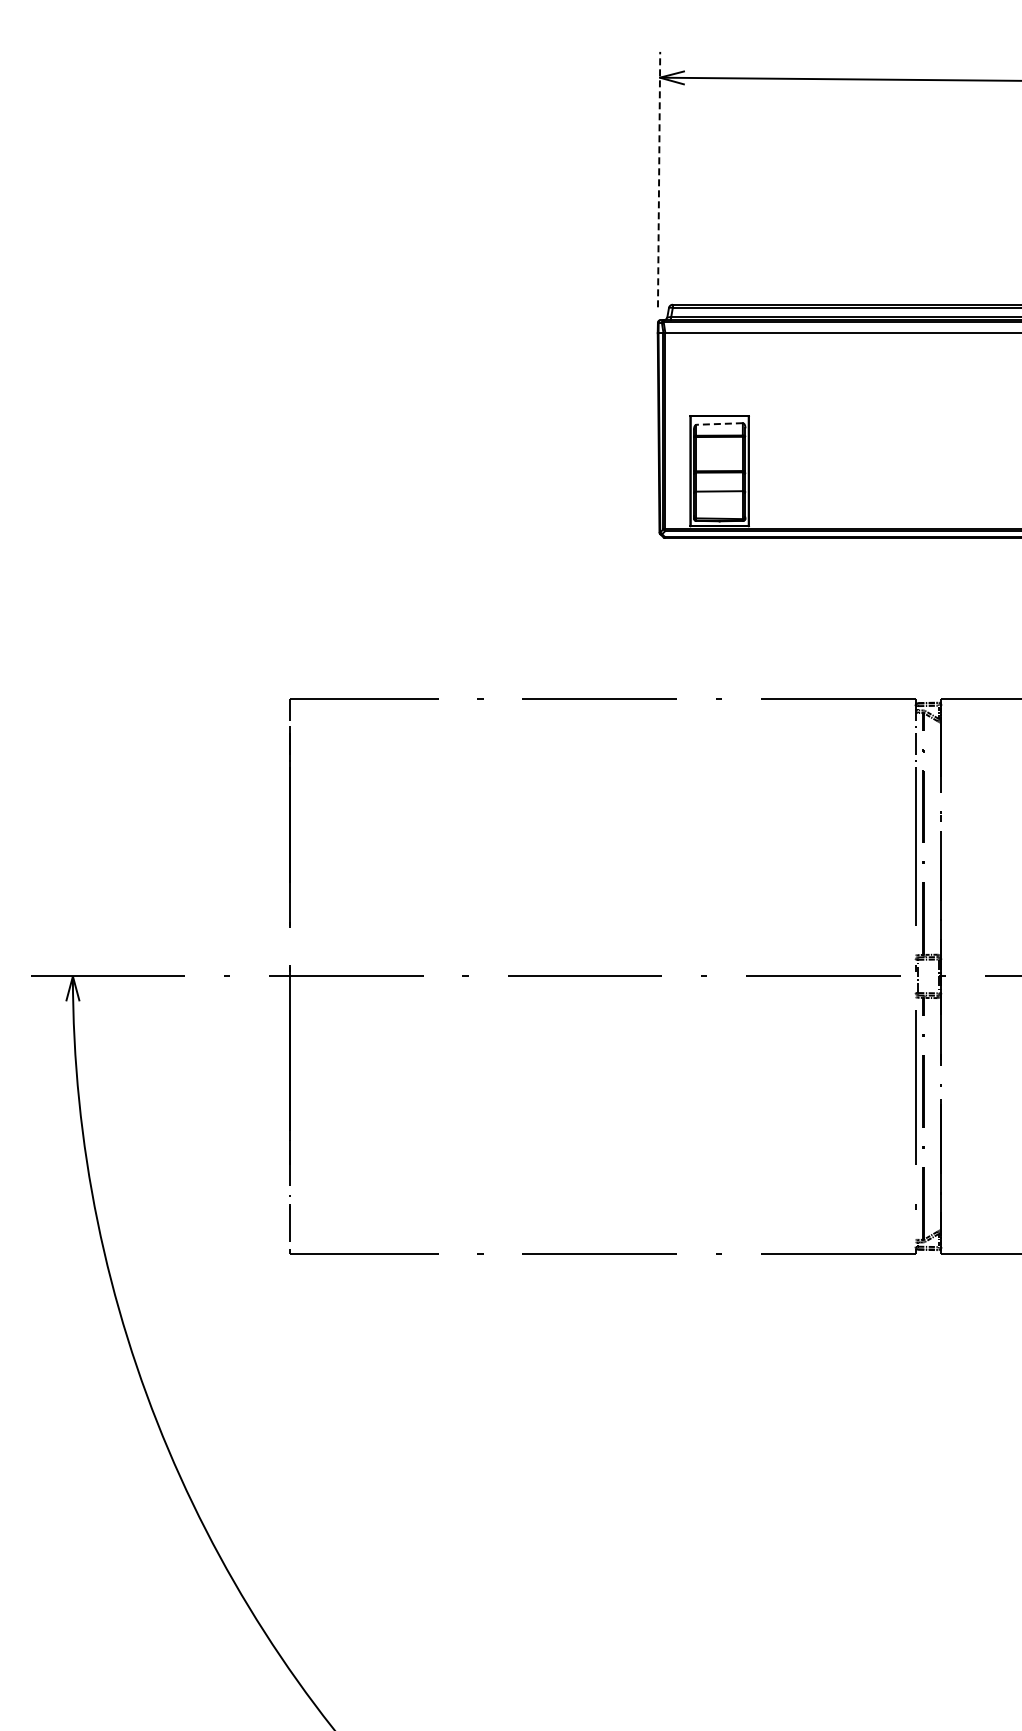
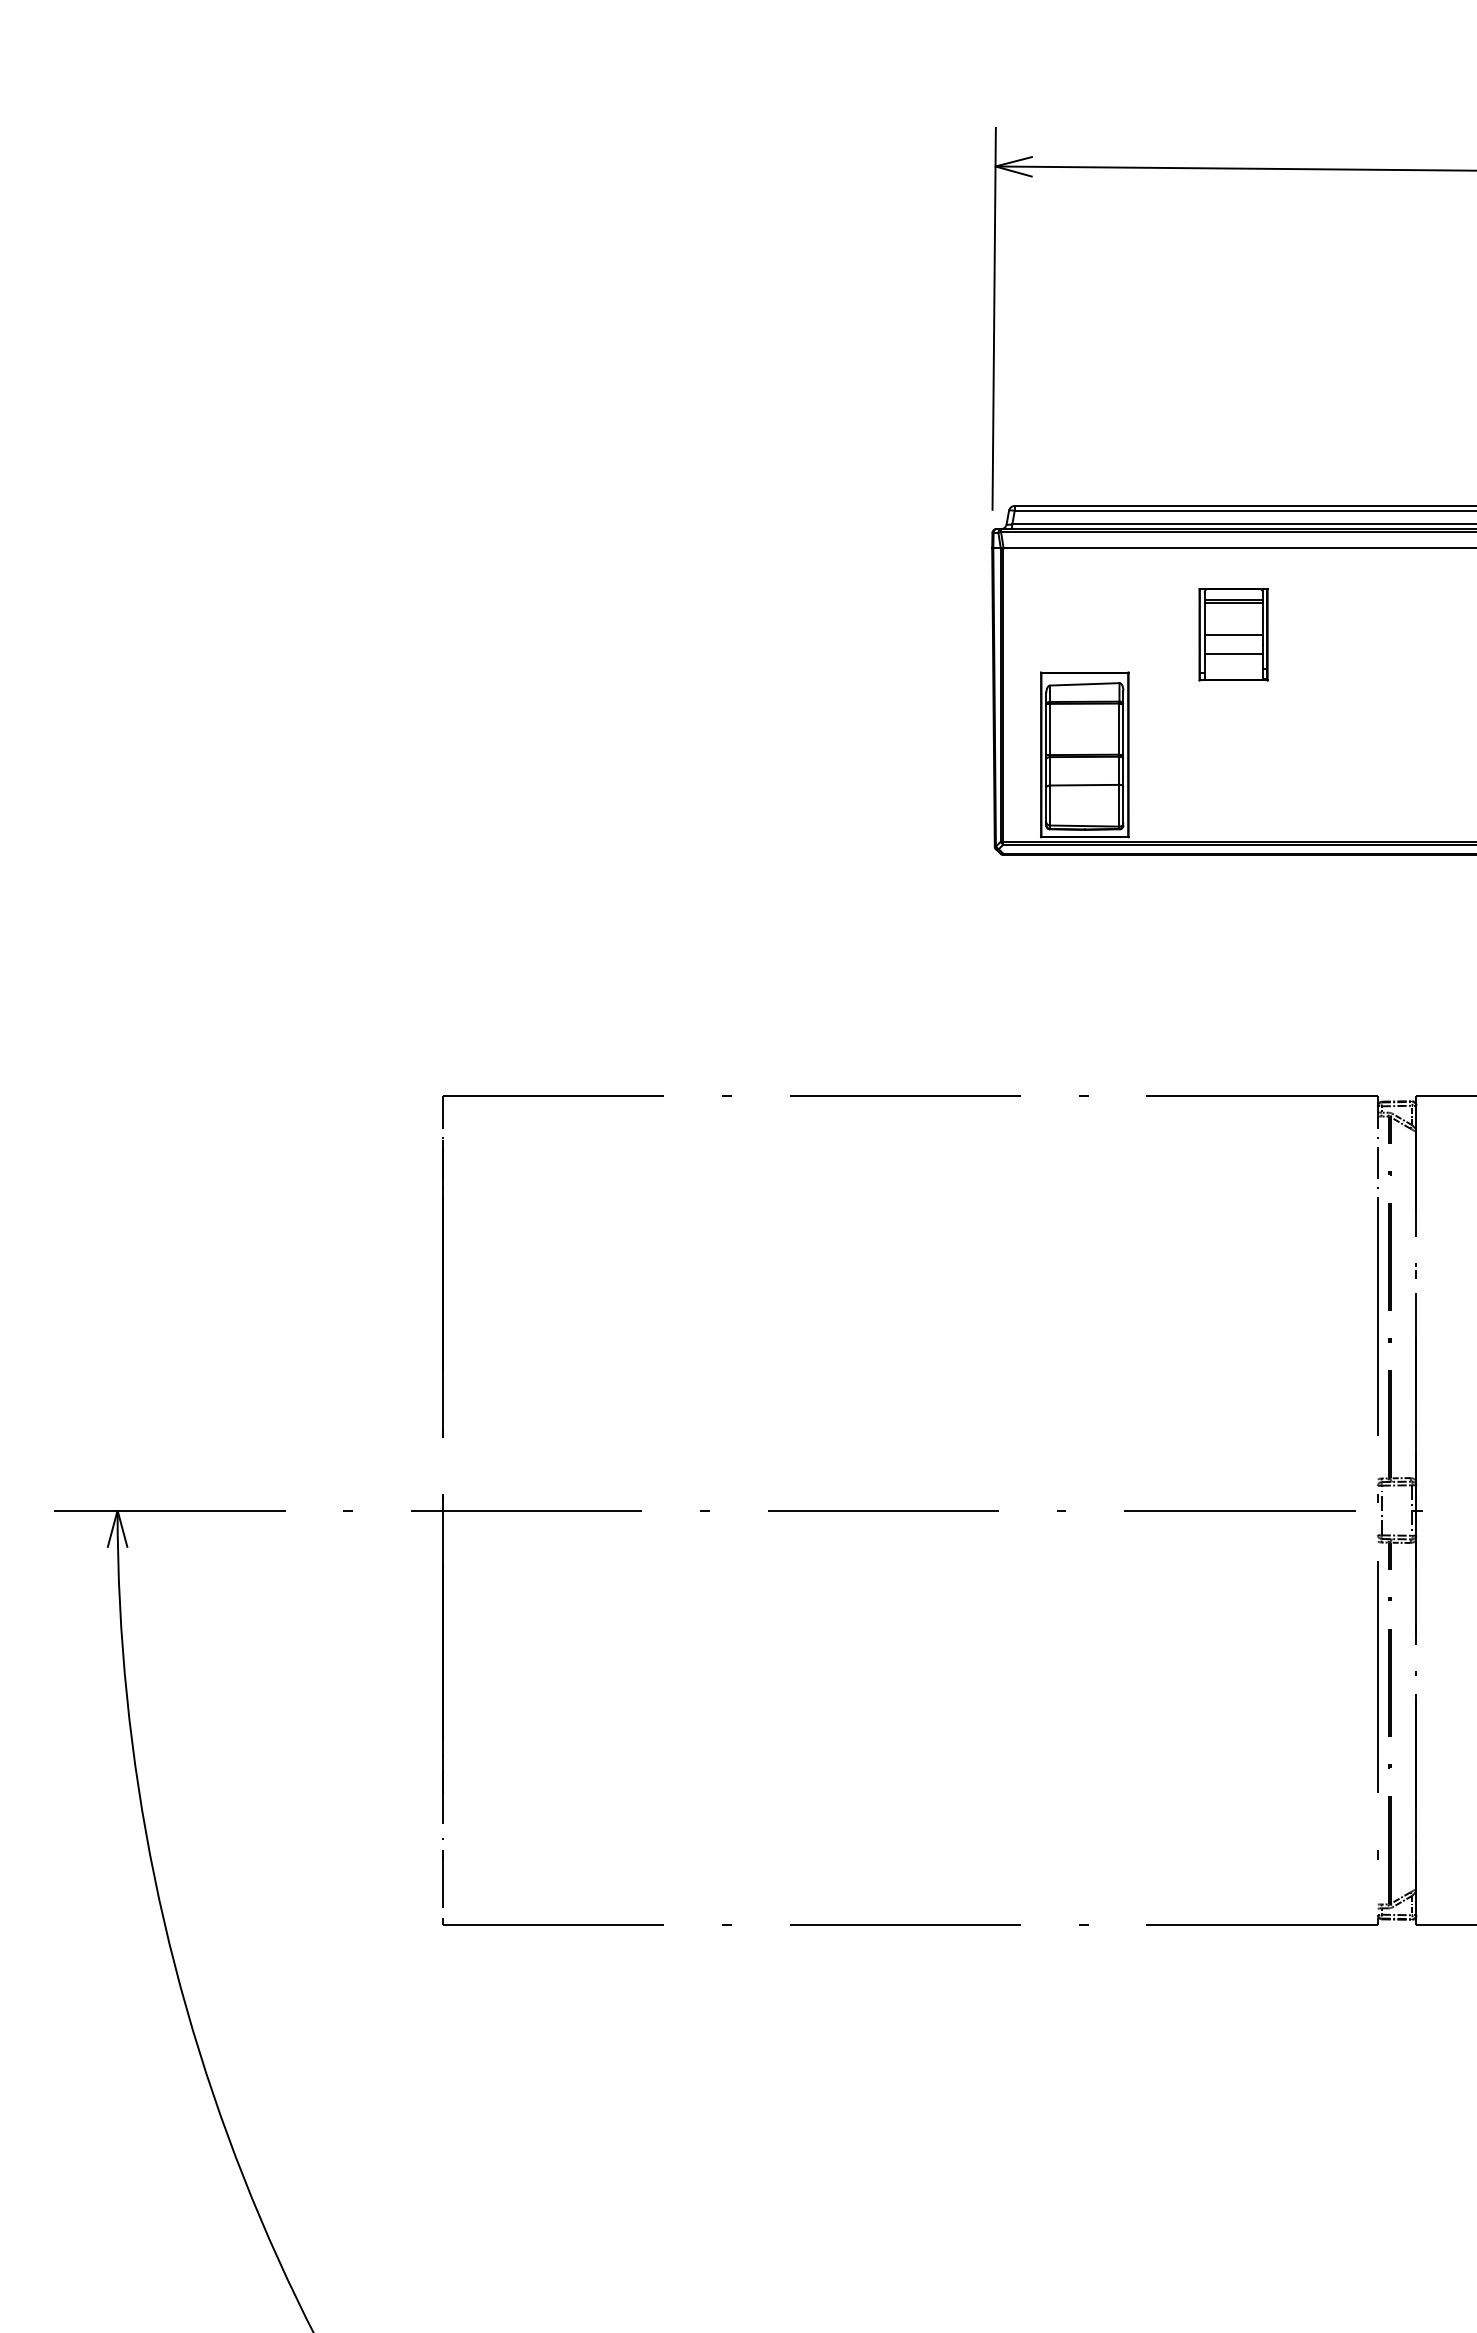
line: (659, 179) -> (994, 318), dashed -> solid
part: (818, 390) -> (1232, 634), added
line: (719, 424) -> (1084, 685), dashed -> solid

